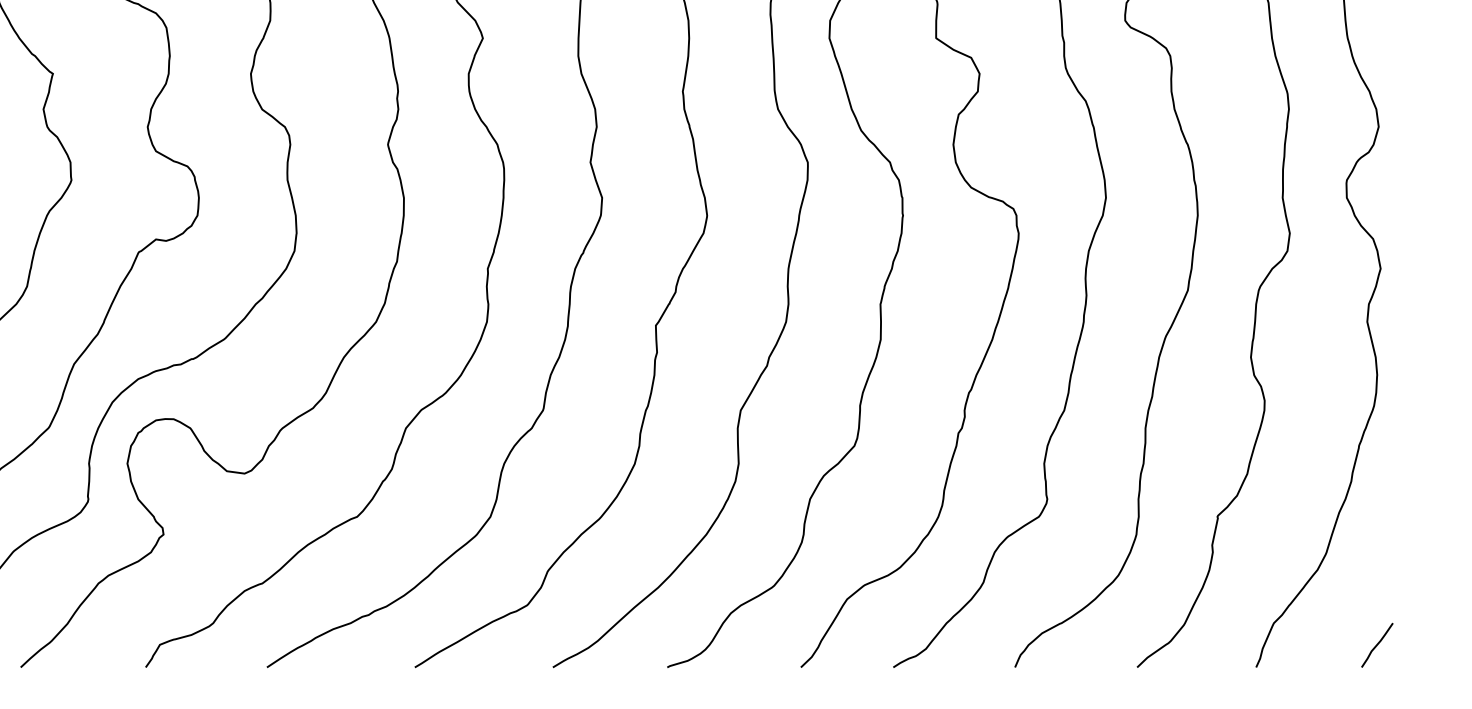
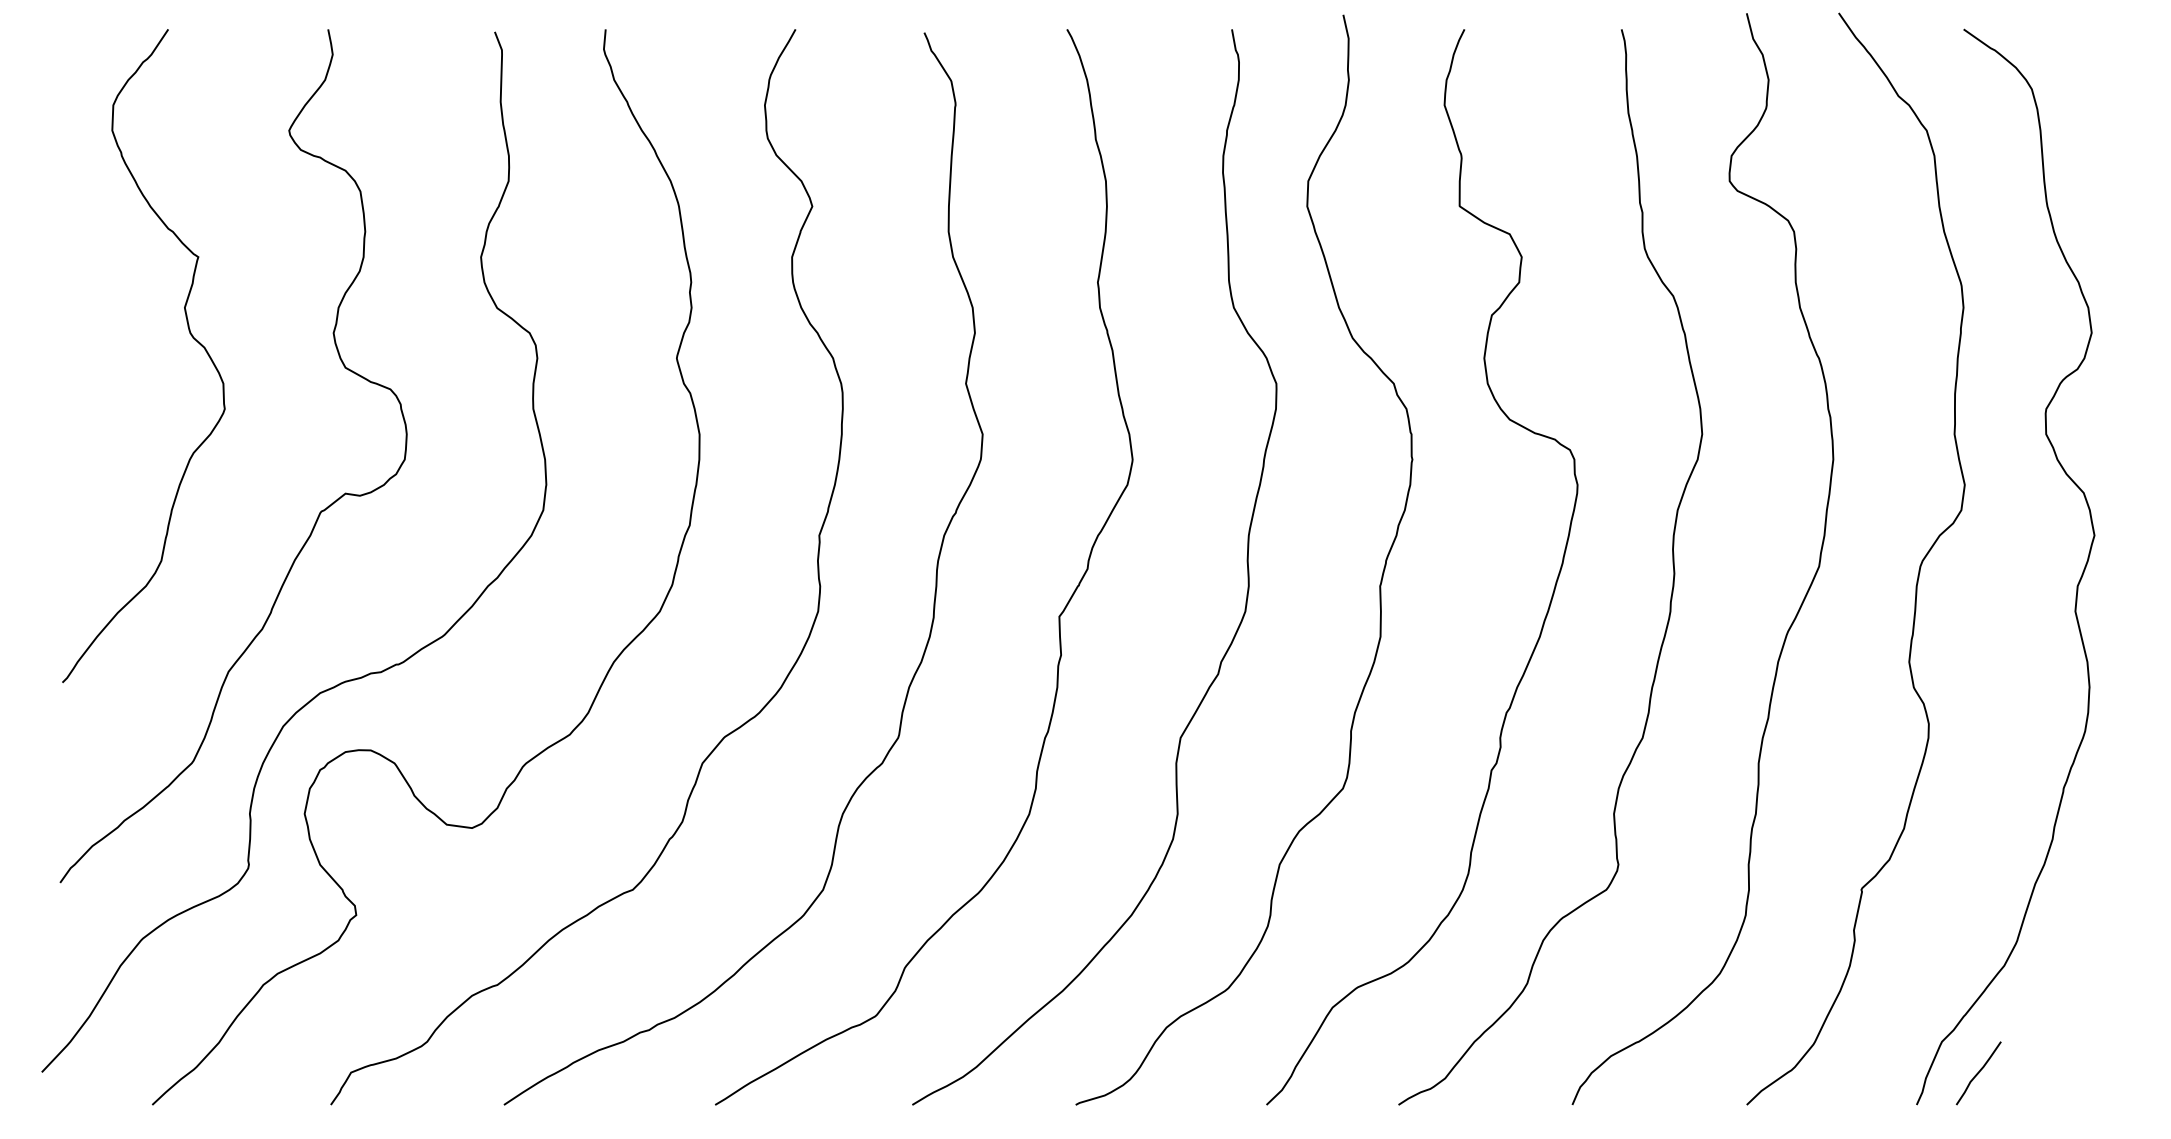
curve: (1377, 645) -> (1978, 1073), moved

